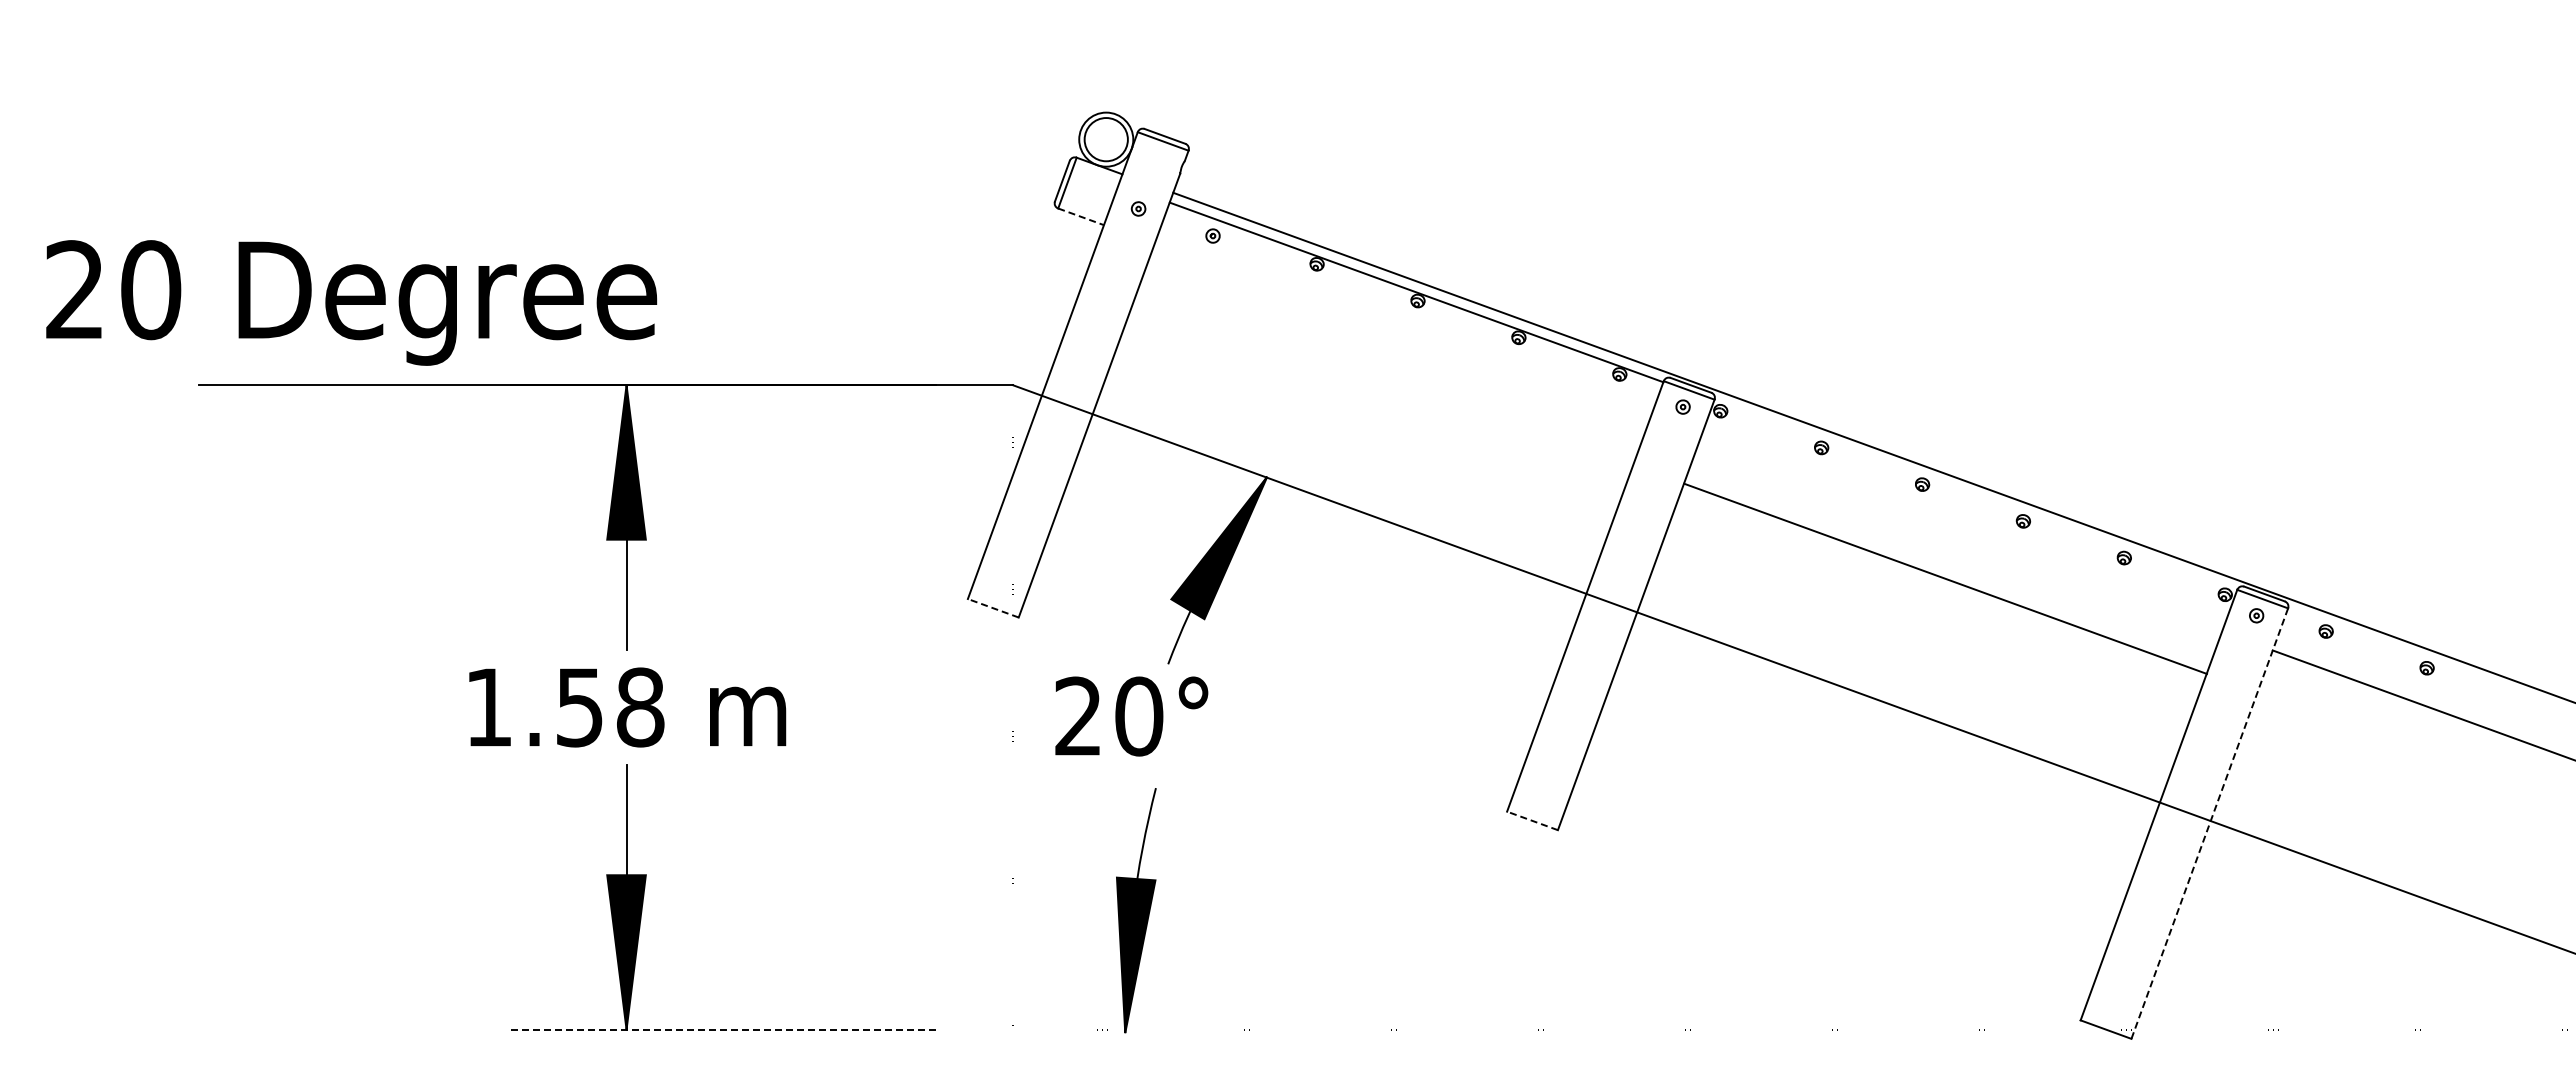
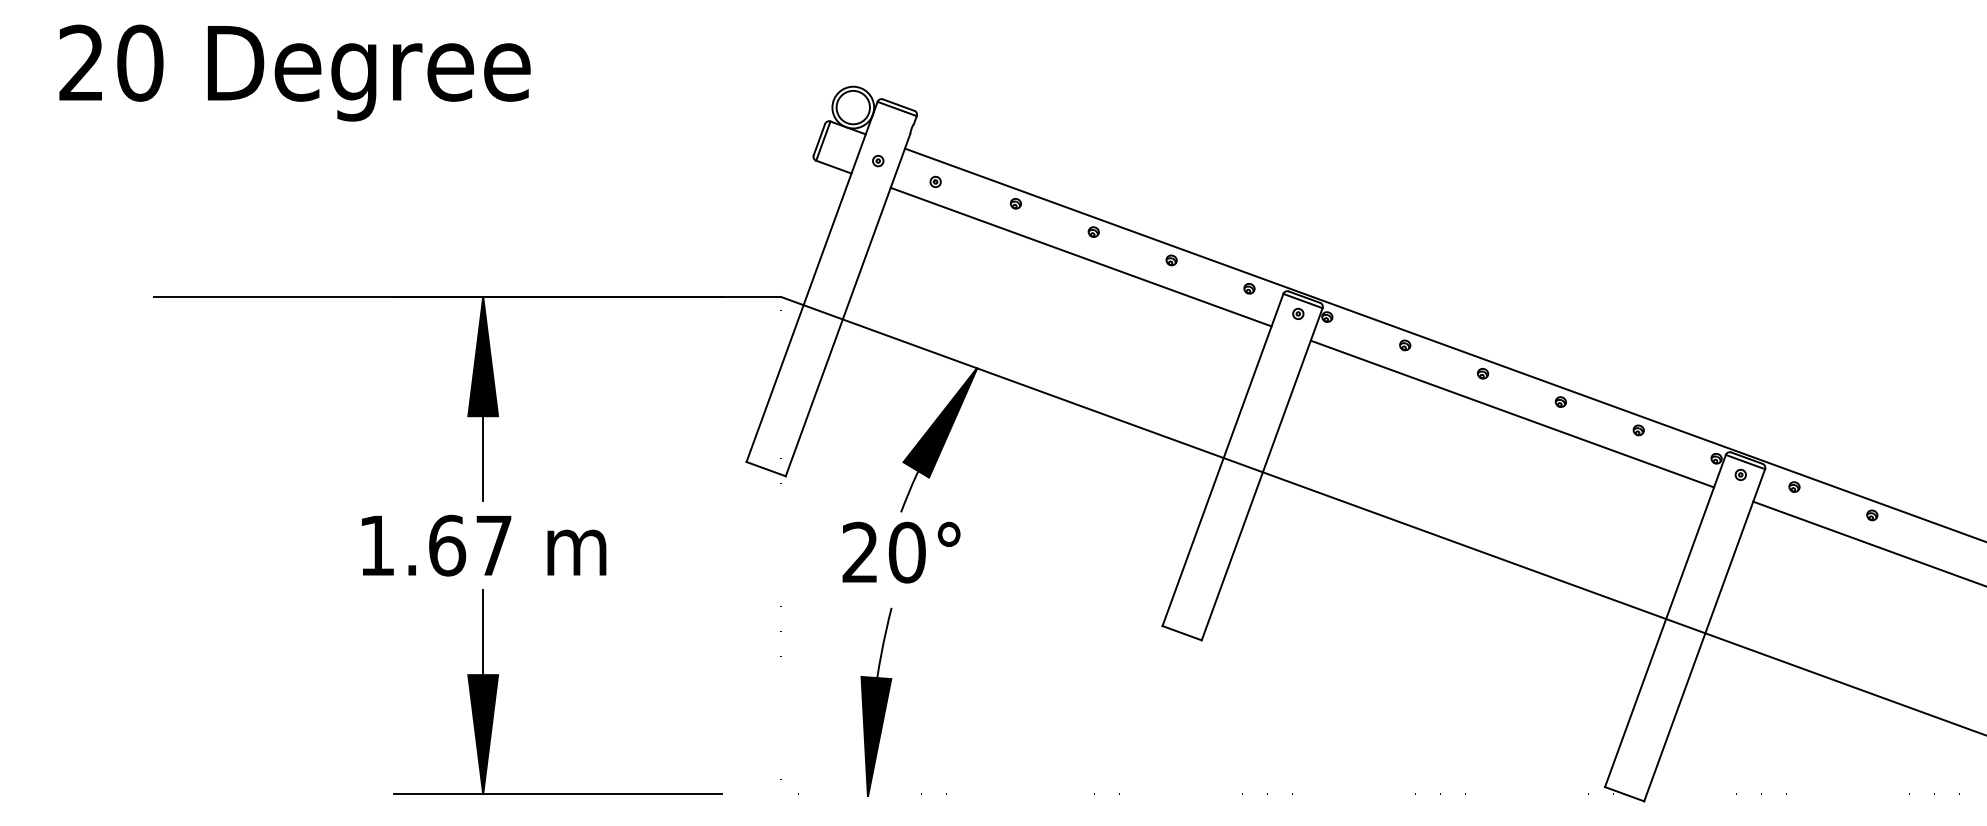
line: (1081, 216) -> (834, 166), dashed -> solid
line: (1416, 292) -> (1081, 257), moved
text: (351, 302) -> (294, 72), moved
line: (1945, 578) -> (1512, 413), moved
line: (992, 608) -> (765, 469), dashed -> solid
text: (610, 707) -> (470, 545), 1.58 -> 1.67
text: (1131, 716) -> (901, 552), moved
line: (1532, 820) -> (1182, 632), dashed -> solid
line: (2209, 823) -> (1704, 635), dashed -> solid
line: (722, 1029) -> (557, 794), dashed -> solid

